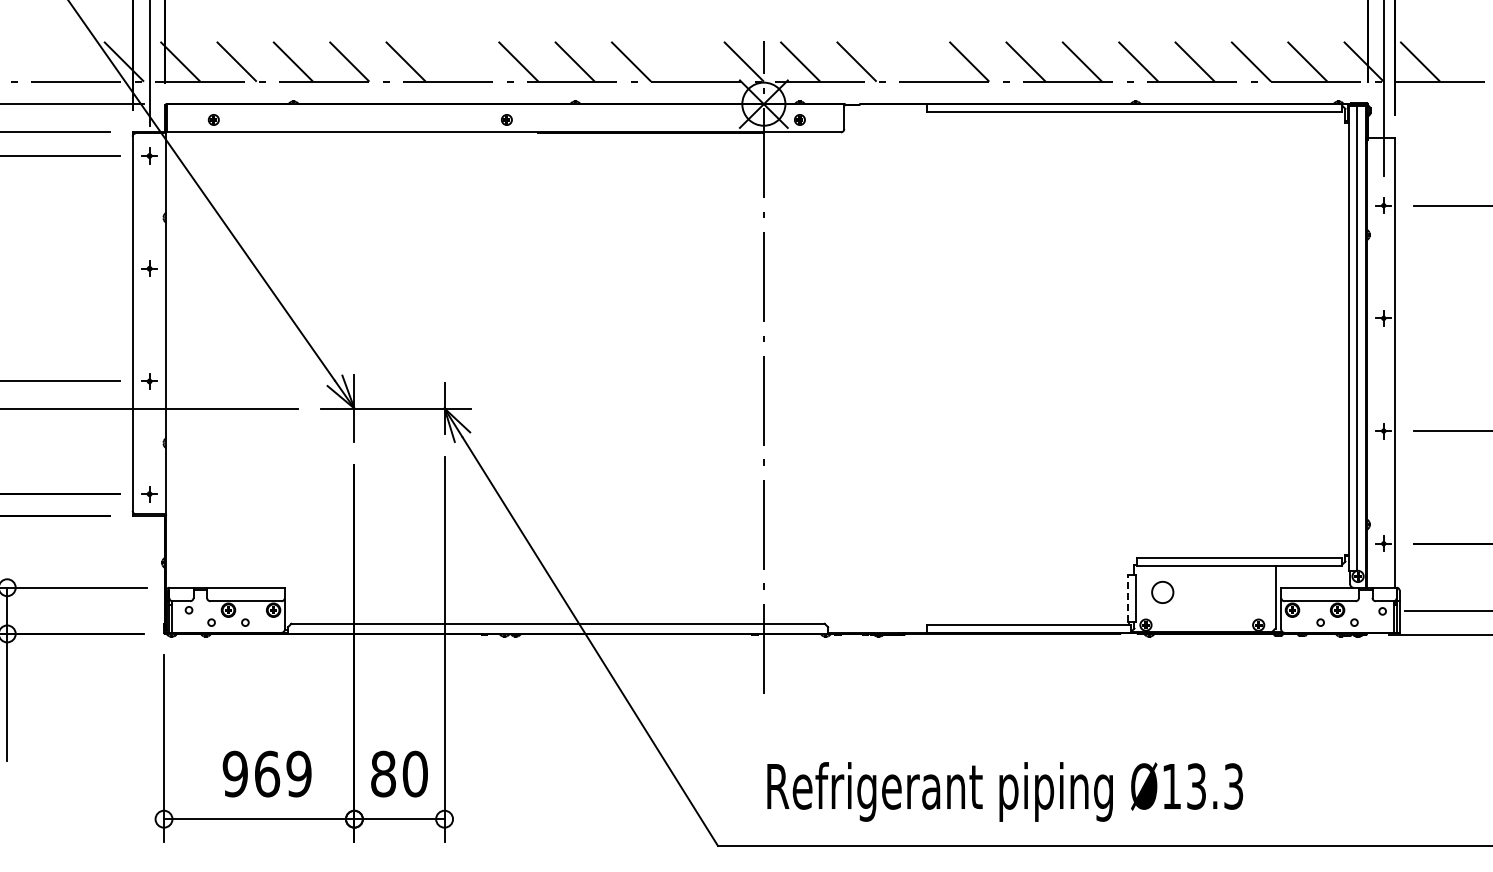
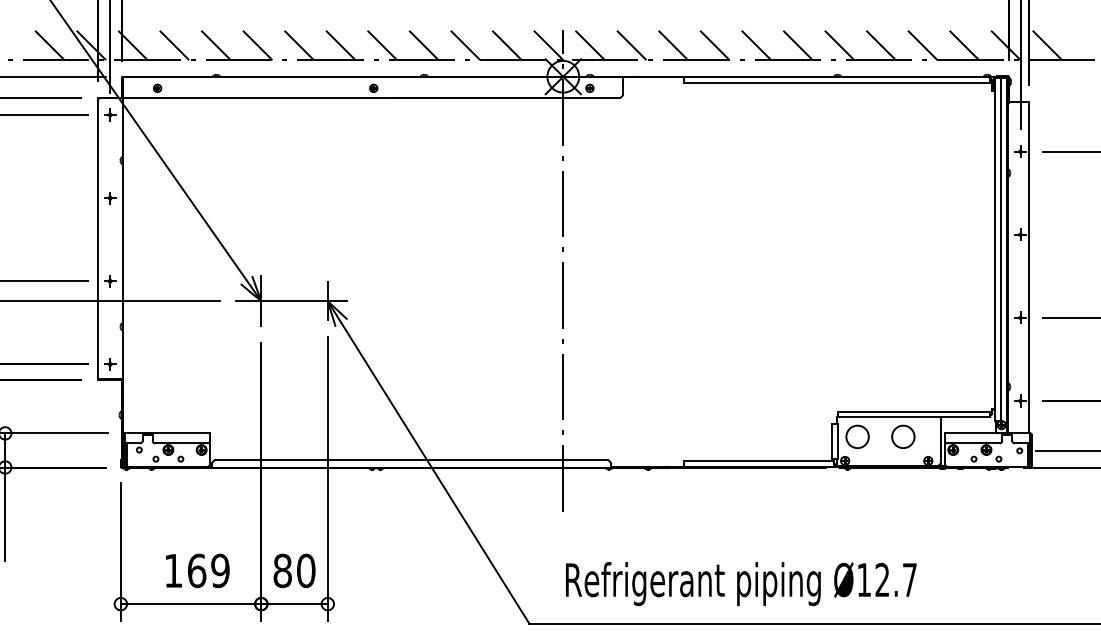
line: (67, 61) -> (49, 45), added
line: (462, 61) -> (341, 45), added
line: (687, 61) -> (506, 45), added
line: (912, 61) -> (672, 45), added
circle: (1162, 592) -> (857, 436), size x1.43
circle: (1224, 592) -> (903, 436), added
line: (1127, 597) -> (831, 440), dashed -> solid
text: (234, 773) -> (172, 570), 969 -> 169
text: (1215, 786) -> (896, 580), Ø13.3 -> Ø12.7

